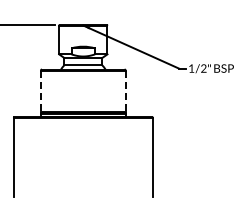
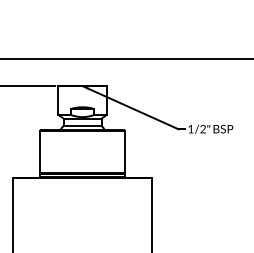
line: (41, 91) -> (40, 152), dashed -> solid
line: (126, 91) -> (125, 152), dashed -> solid

